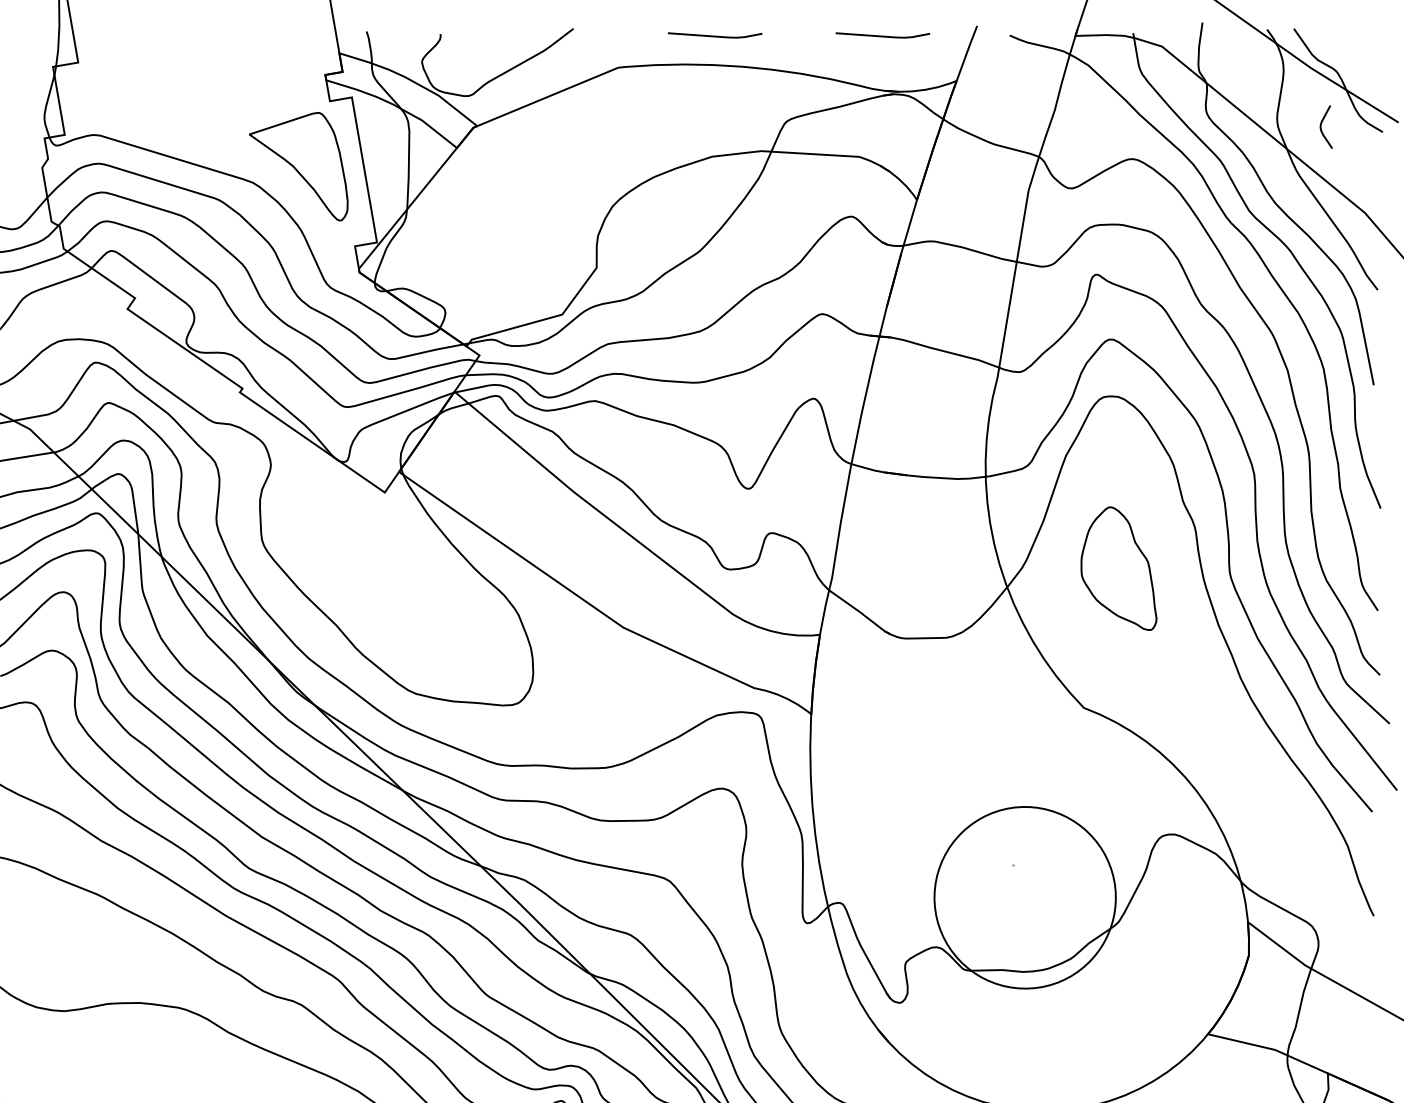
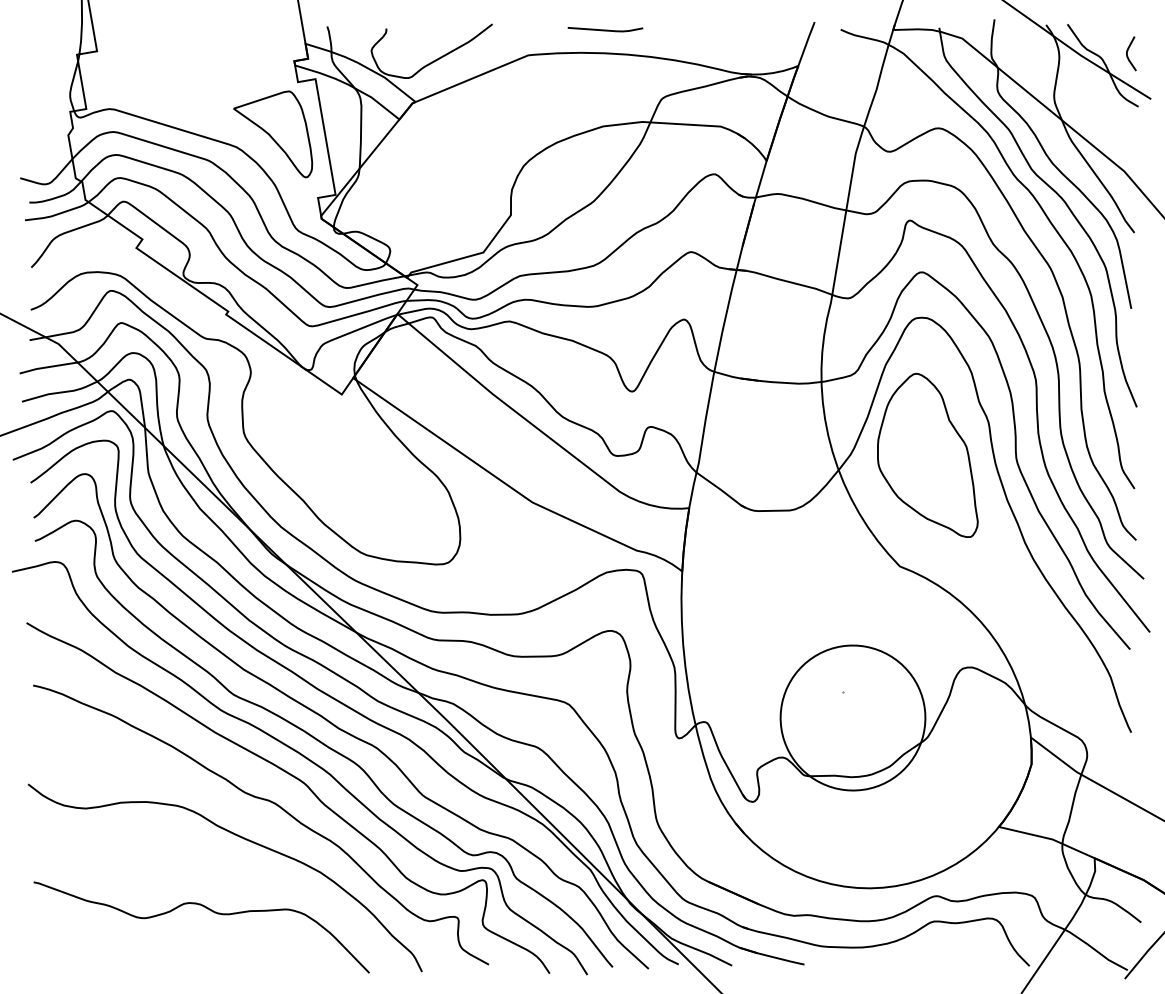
line: (882, 35) -> (739, 29), removed
curve: (1322, 124) -> (1128, 51), moved
part: (1118, 567) -> (927, 454), size x1.67

